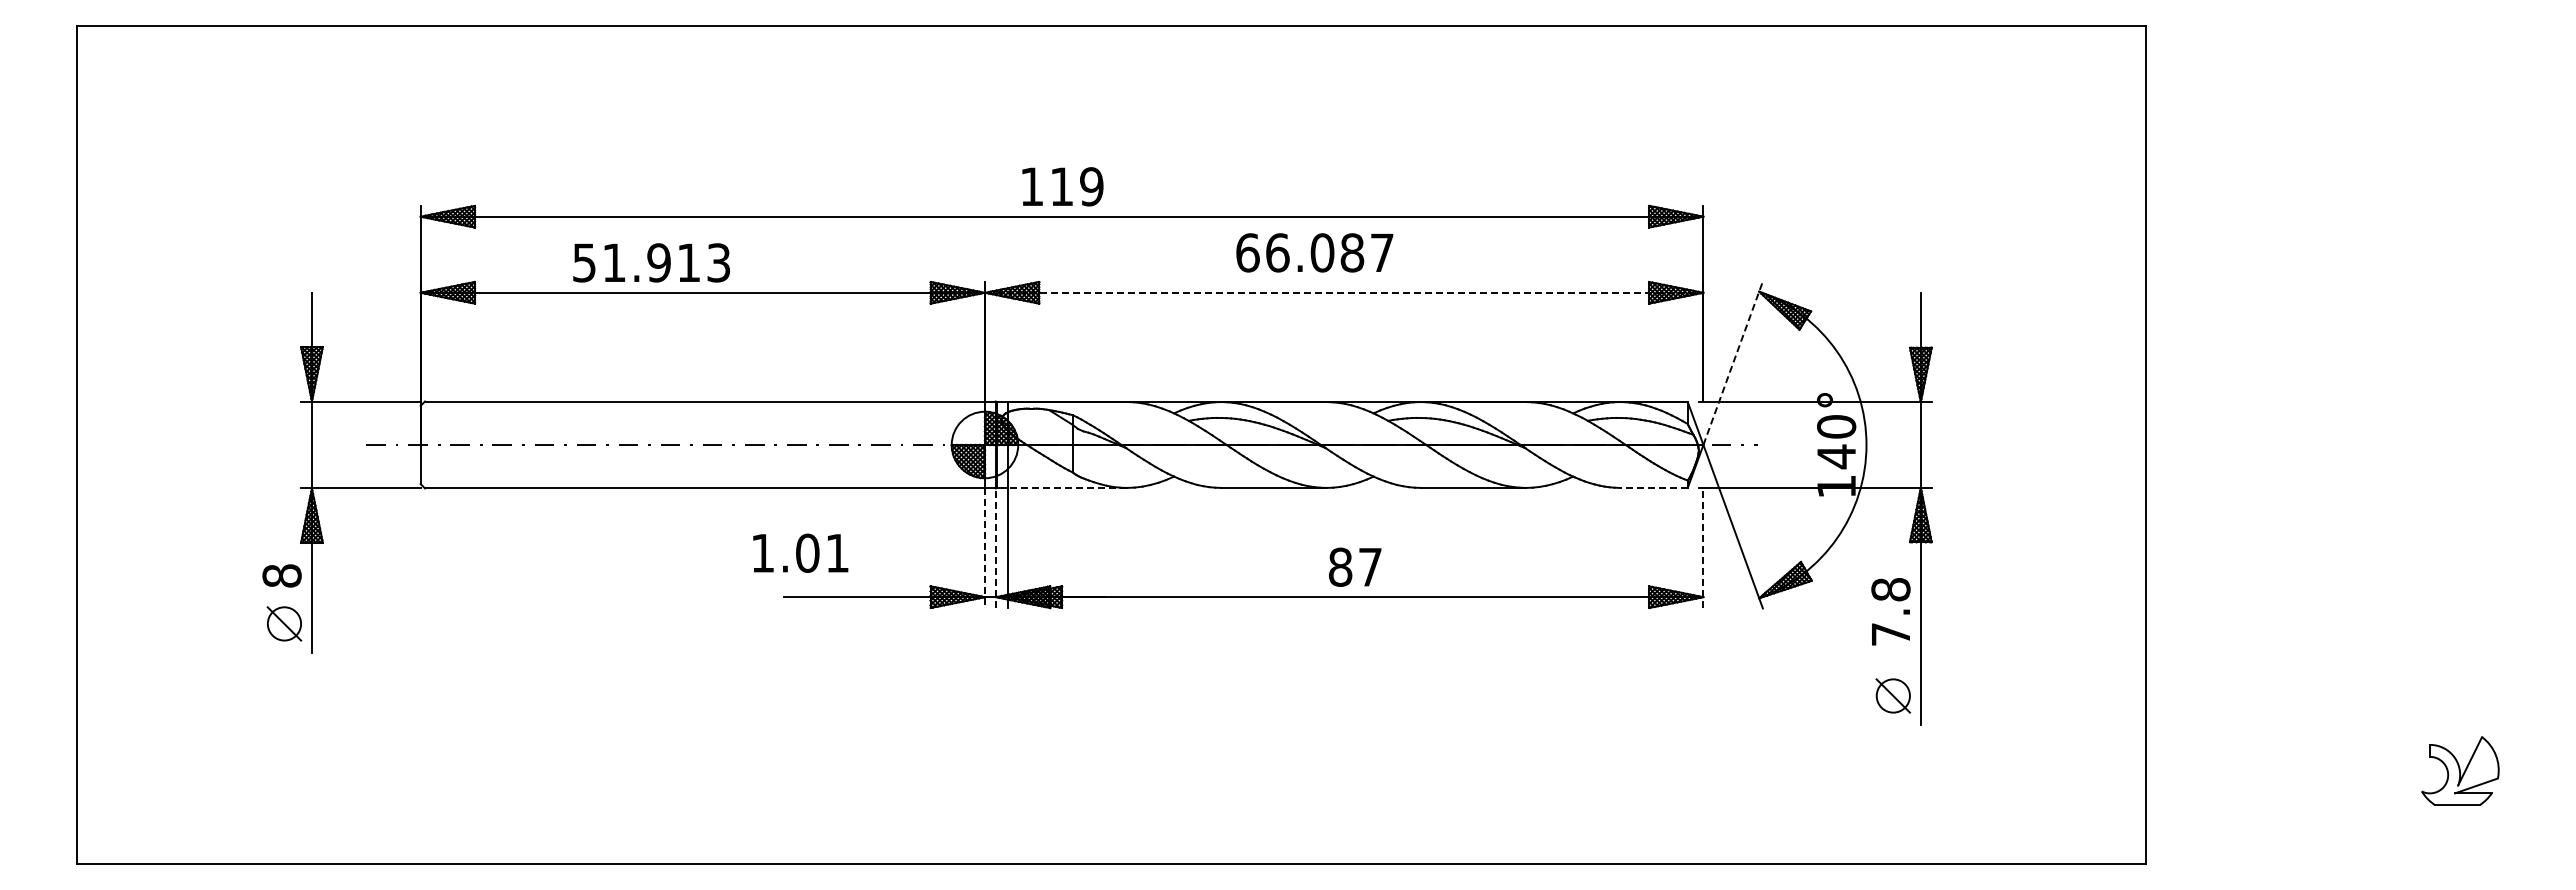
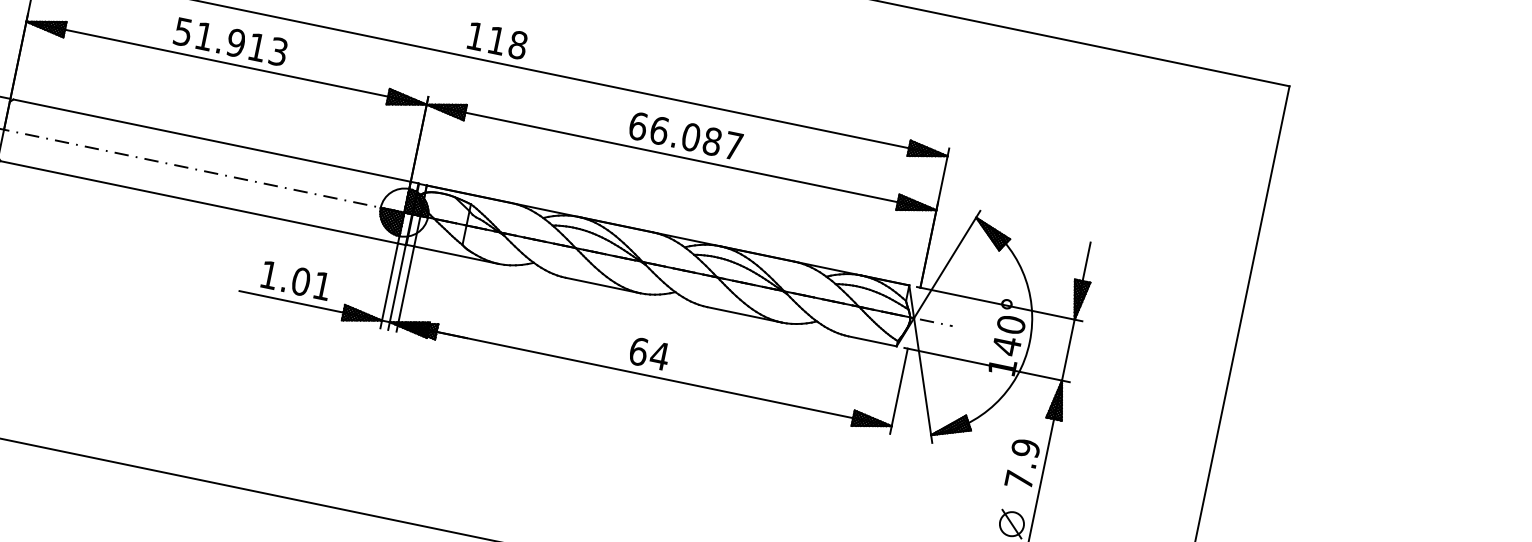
text: (1091, 186) -> (517, 44), 119 -> 118
text: (1314, 252) -> (685, 135), moved
text: (651, 262) -> (230, 41), moved
line: (1344, 292) -> (681, 157), dashed -> solid
line: (1733, 363) -> (947, 264), dashed -> solid
line: (1067, 487) -> (456, 254), dashed -> solid
line: (1654, 487) -> (873, 341), dashed -> solid
line: (1703, 547) -> (899, 390), dashed -> solid
line: (984, 548) -> (388, 285), dashed -> solid
line: (995, 548) -> (396, 287), dashed -> solid
text: (800, 552) -> (296, 280), moved
text: (1355, 566) -> (649, 353), 87 -> 64
text: (1890, 589) -> (1025, 448), 7.8 -> 7.9

